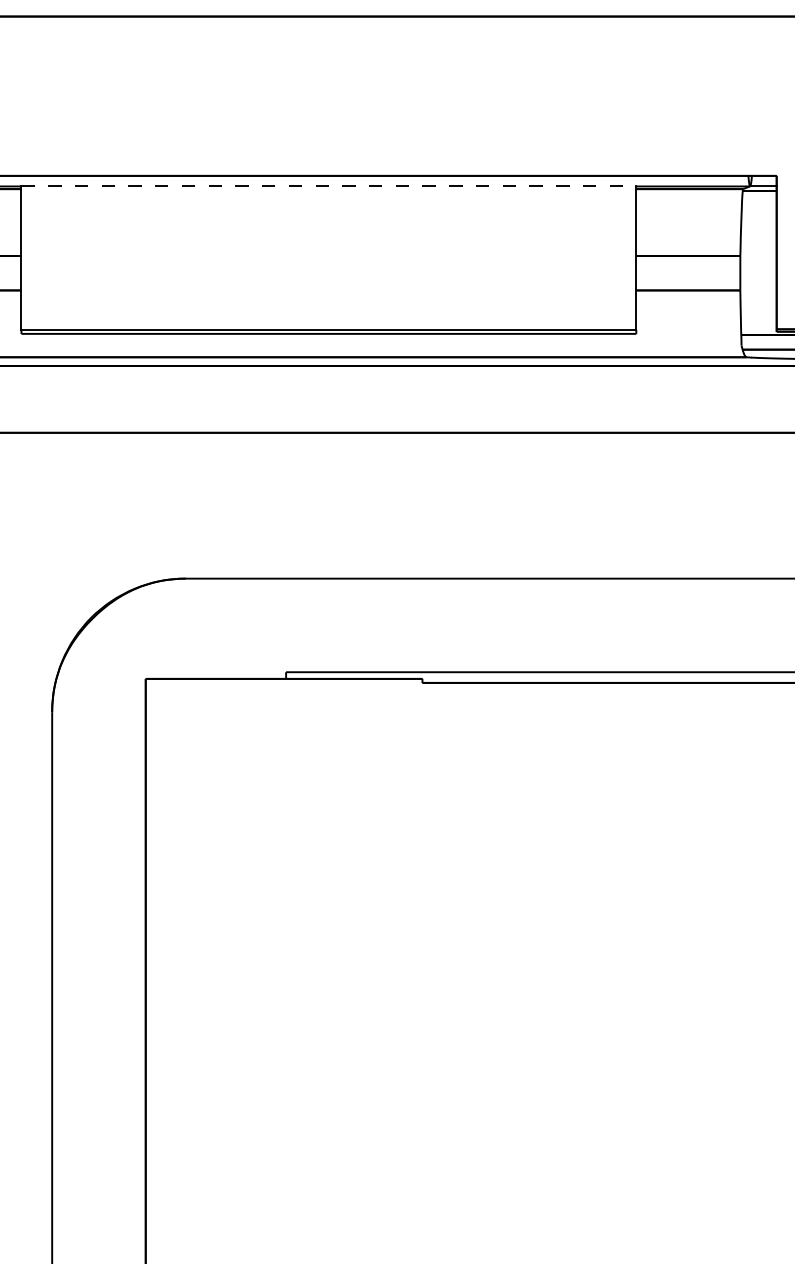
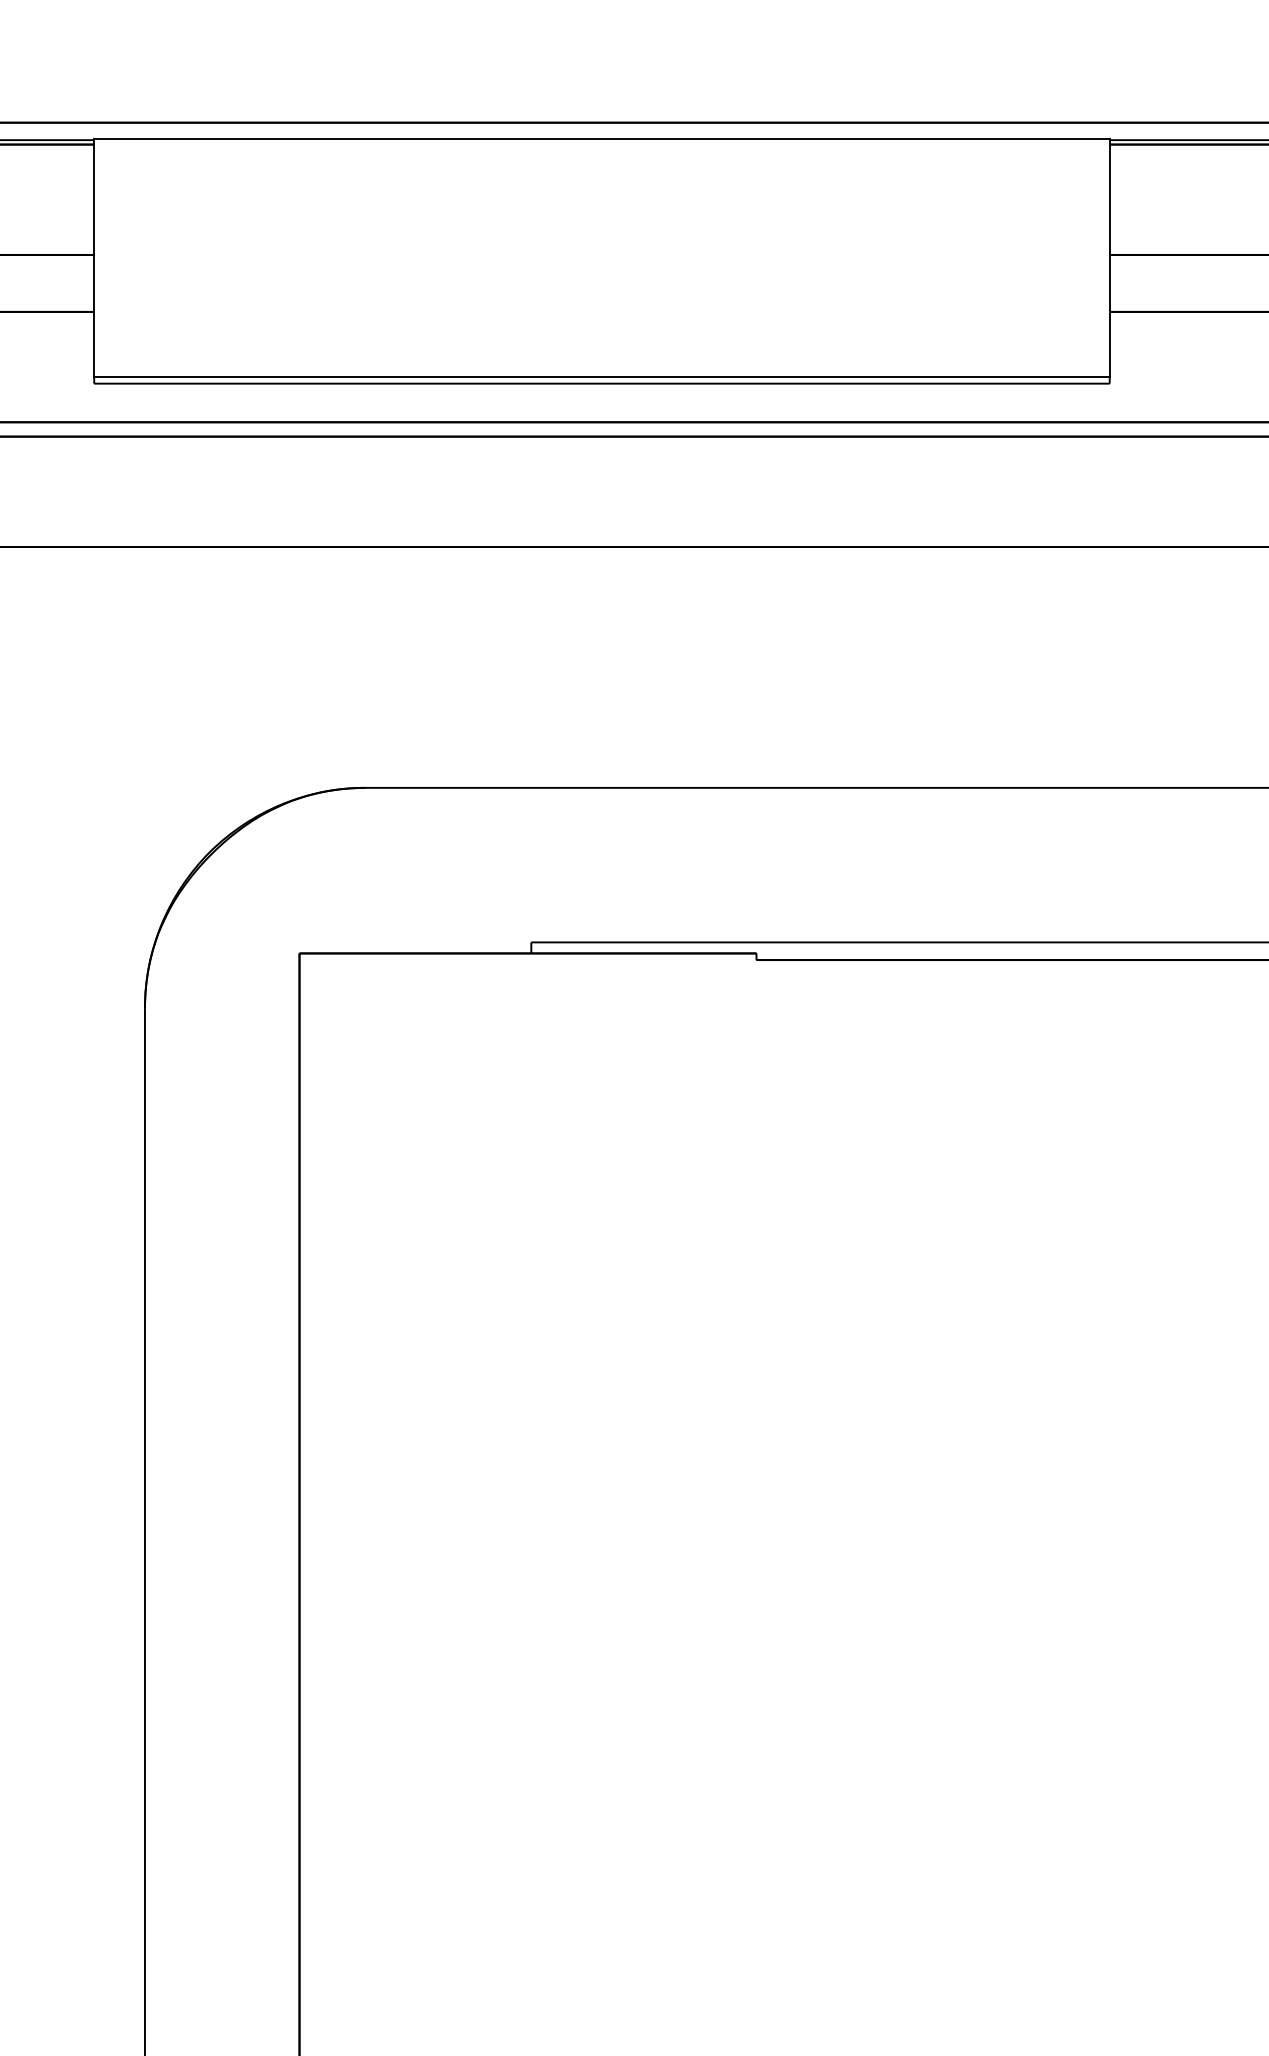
line: (329, 185) -> (602, 138), dashed -> solid

